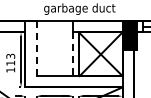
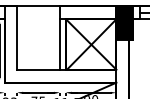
line: (36, 48) -> (17, 37), dashed -> solid
line: (73, 54) -> (59, 44), dashed -> solid

